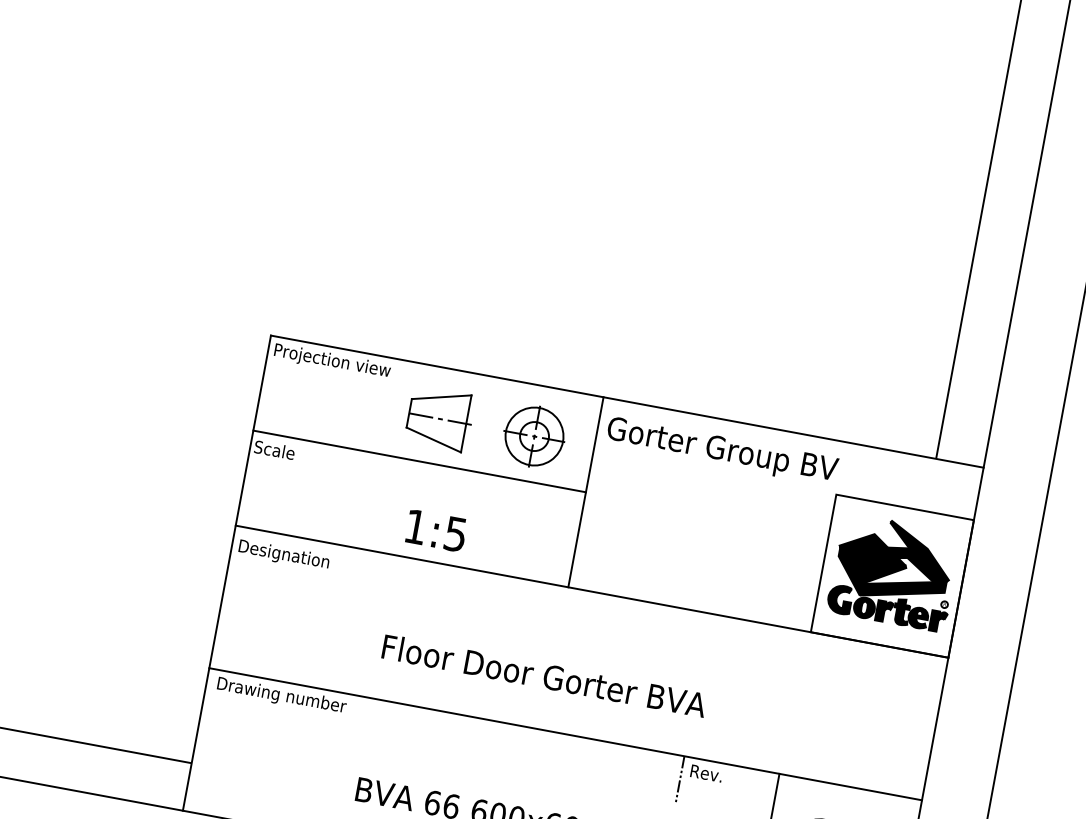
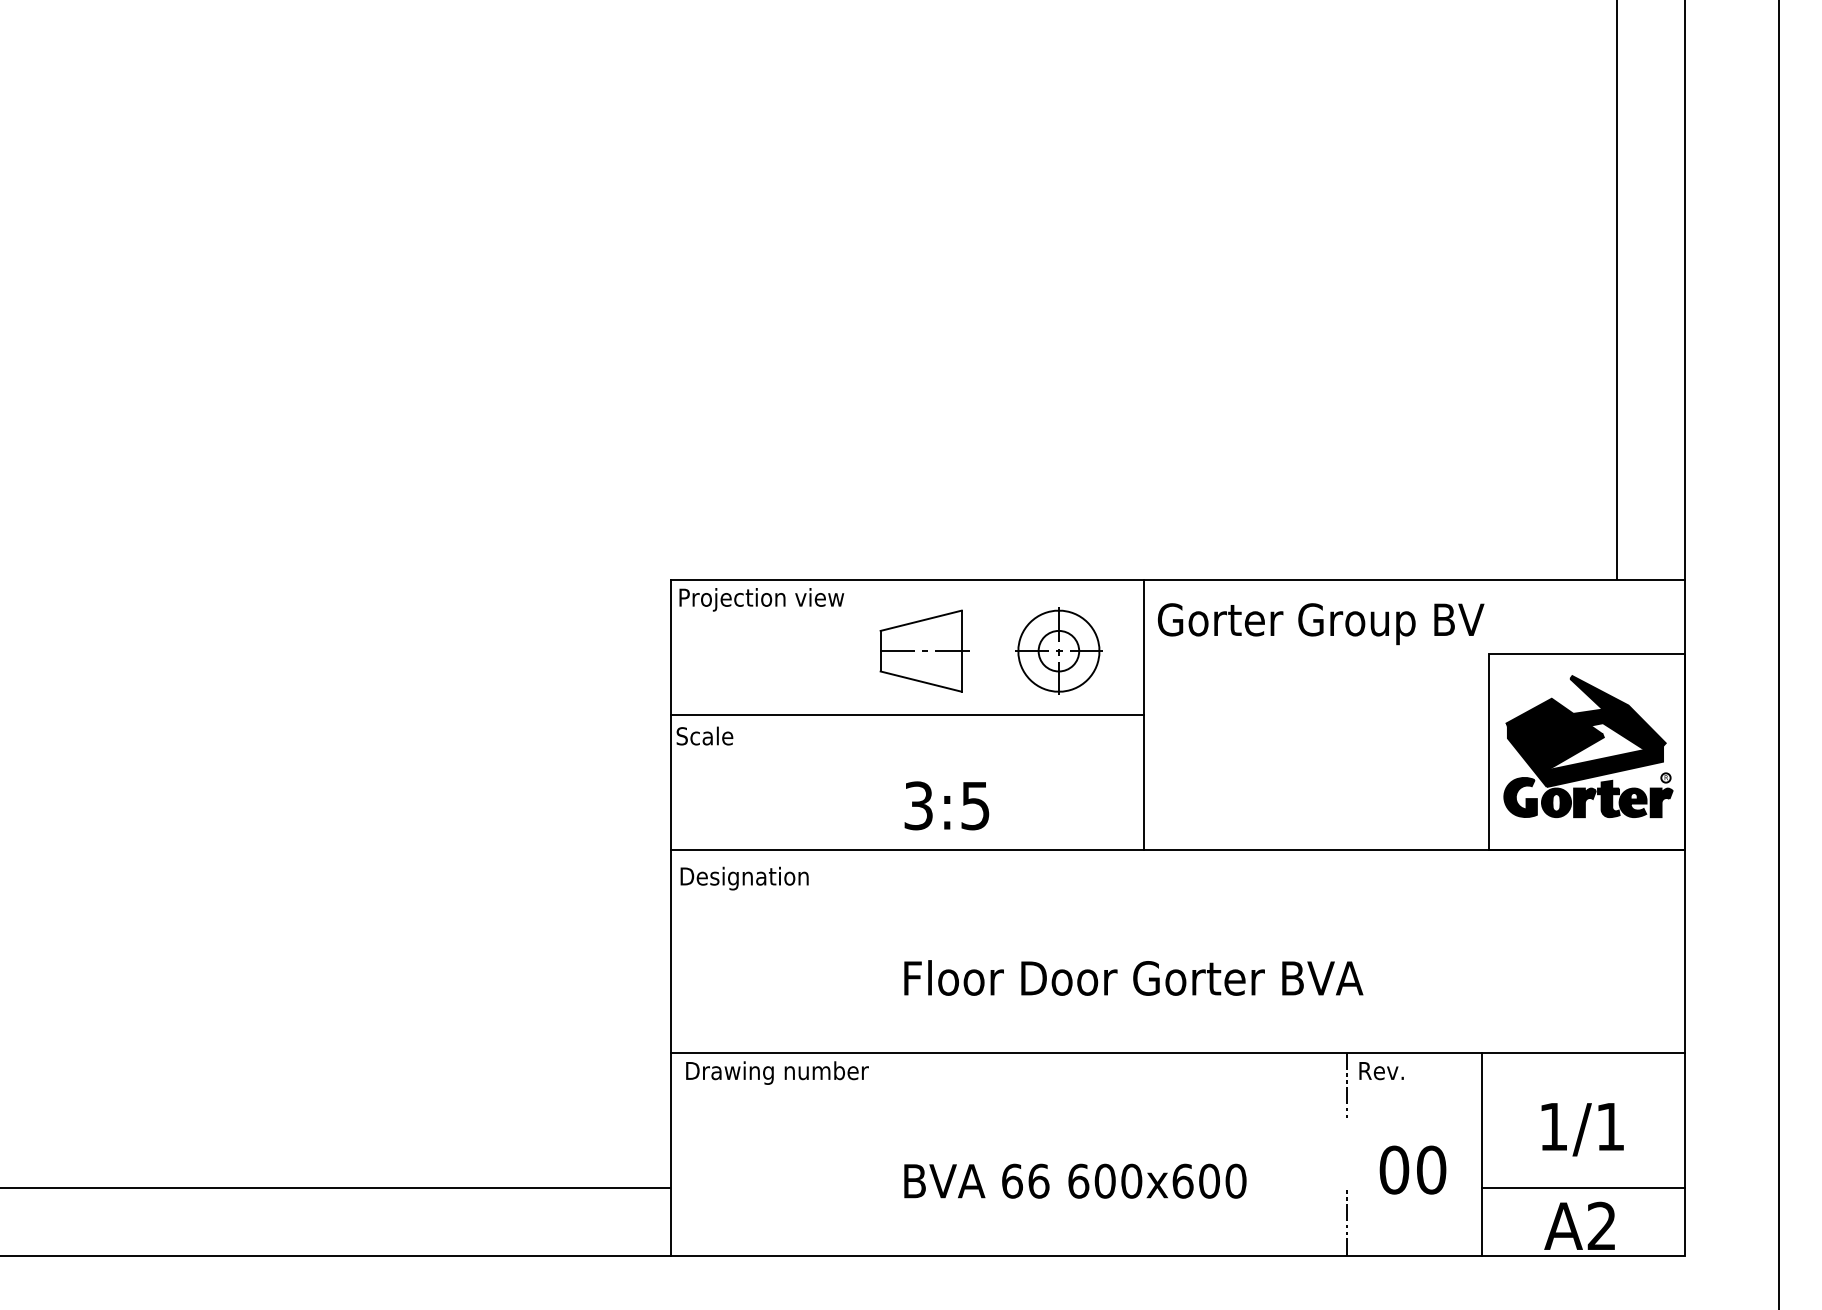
text: (415, 526) -> (918, 805), 1:5 -> 3:5

